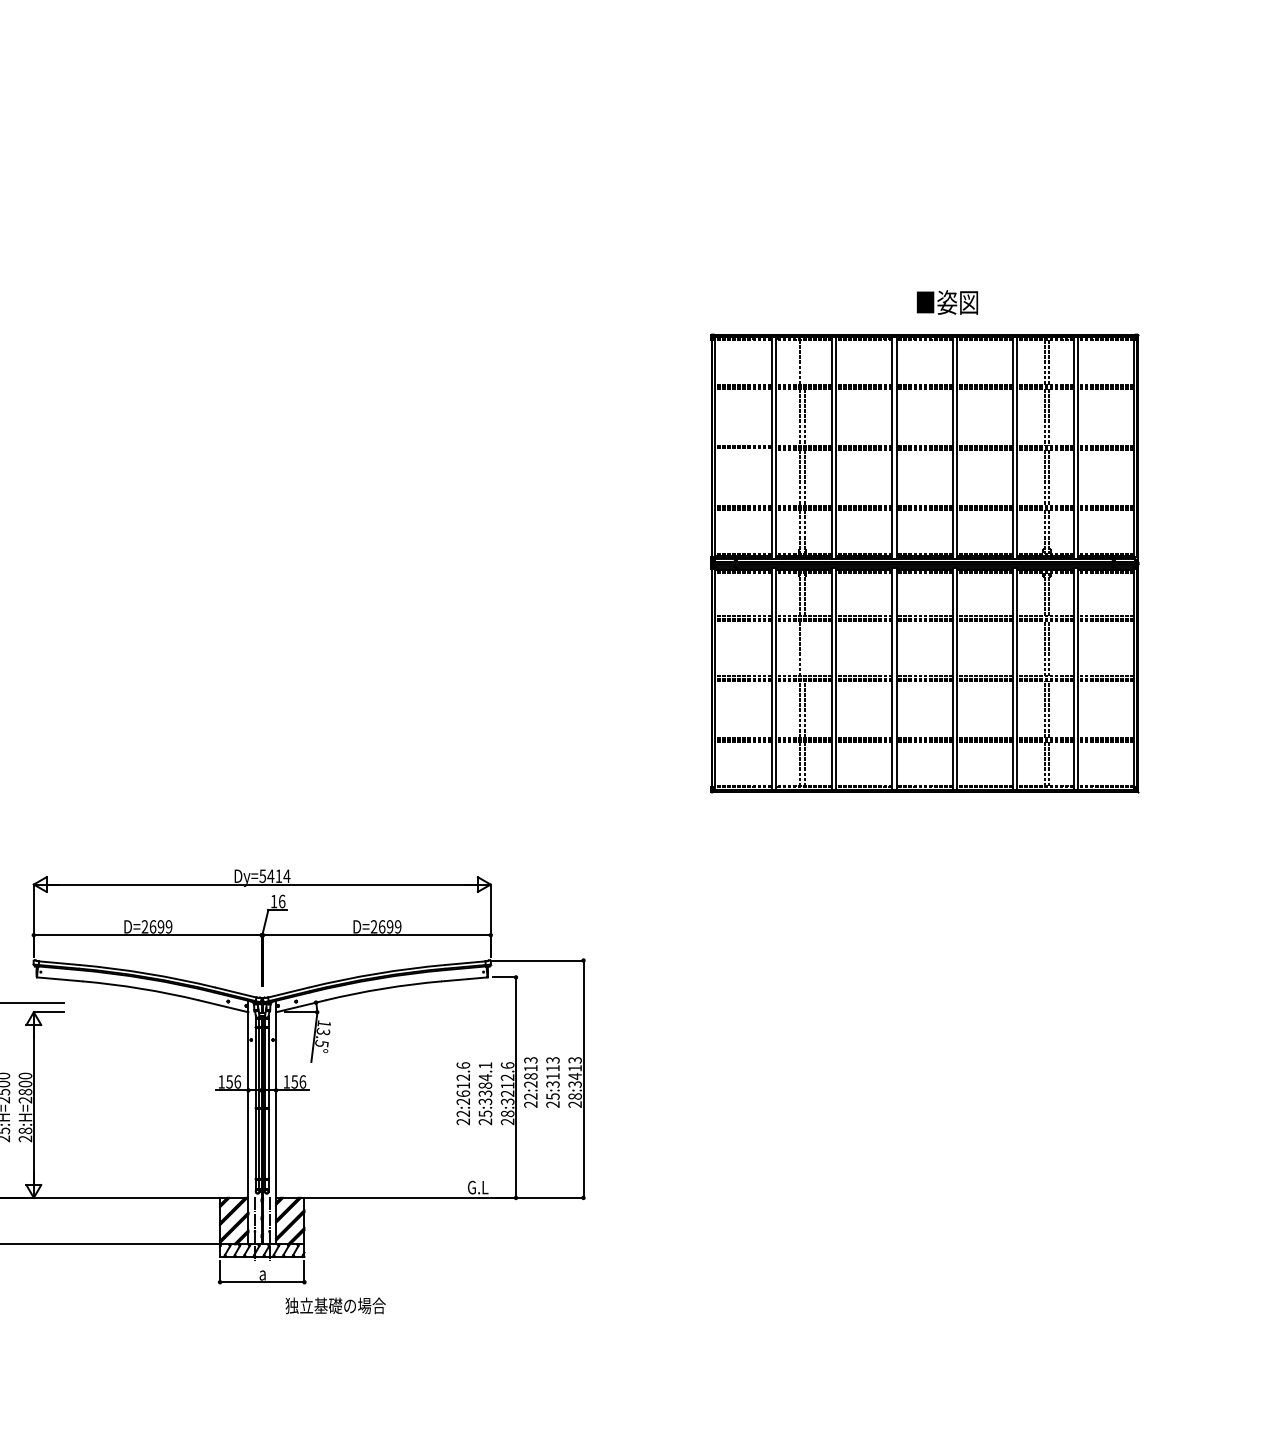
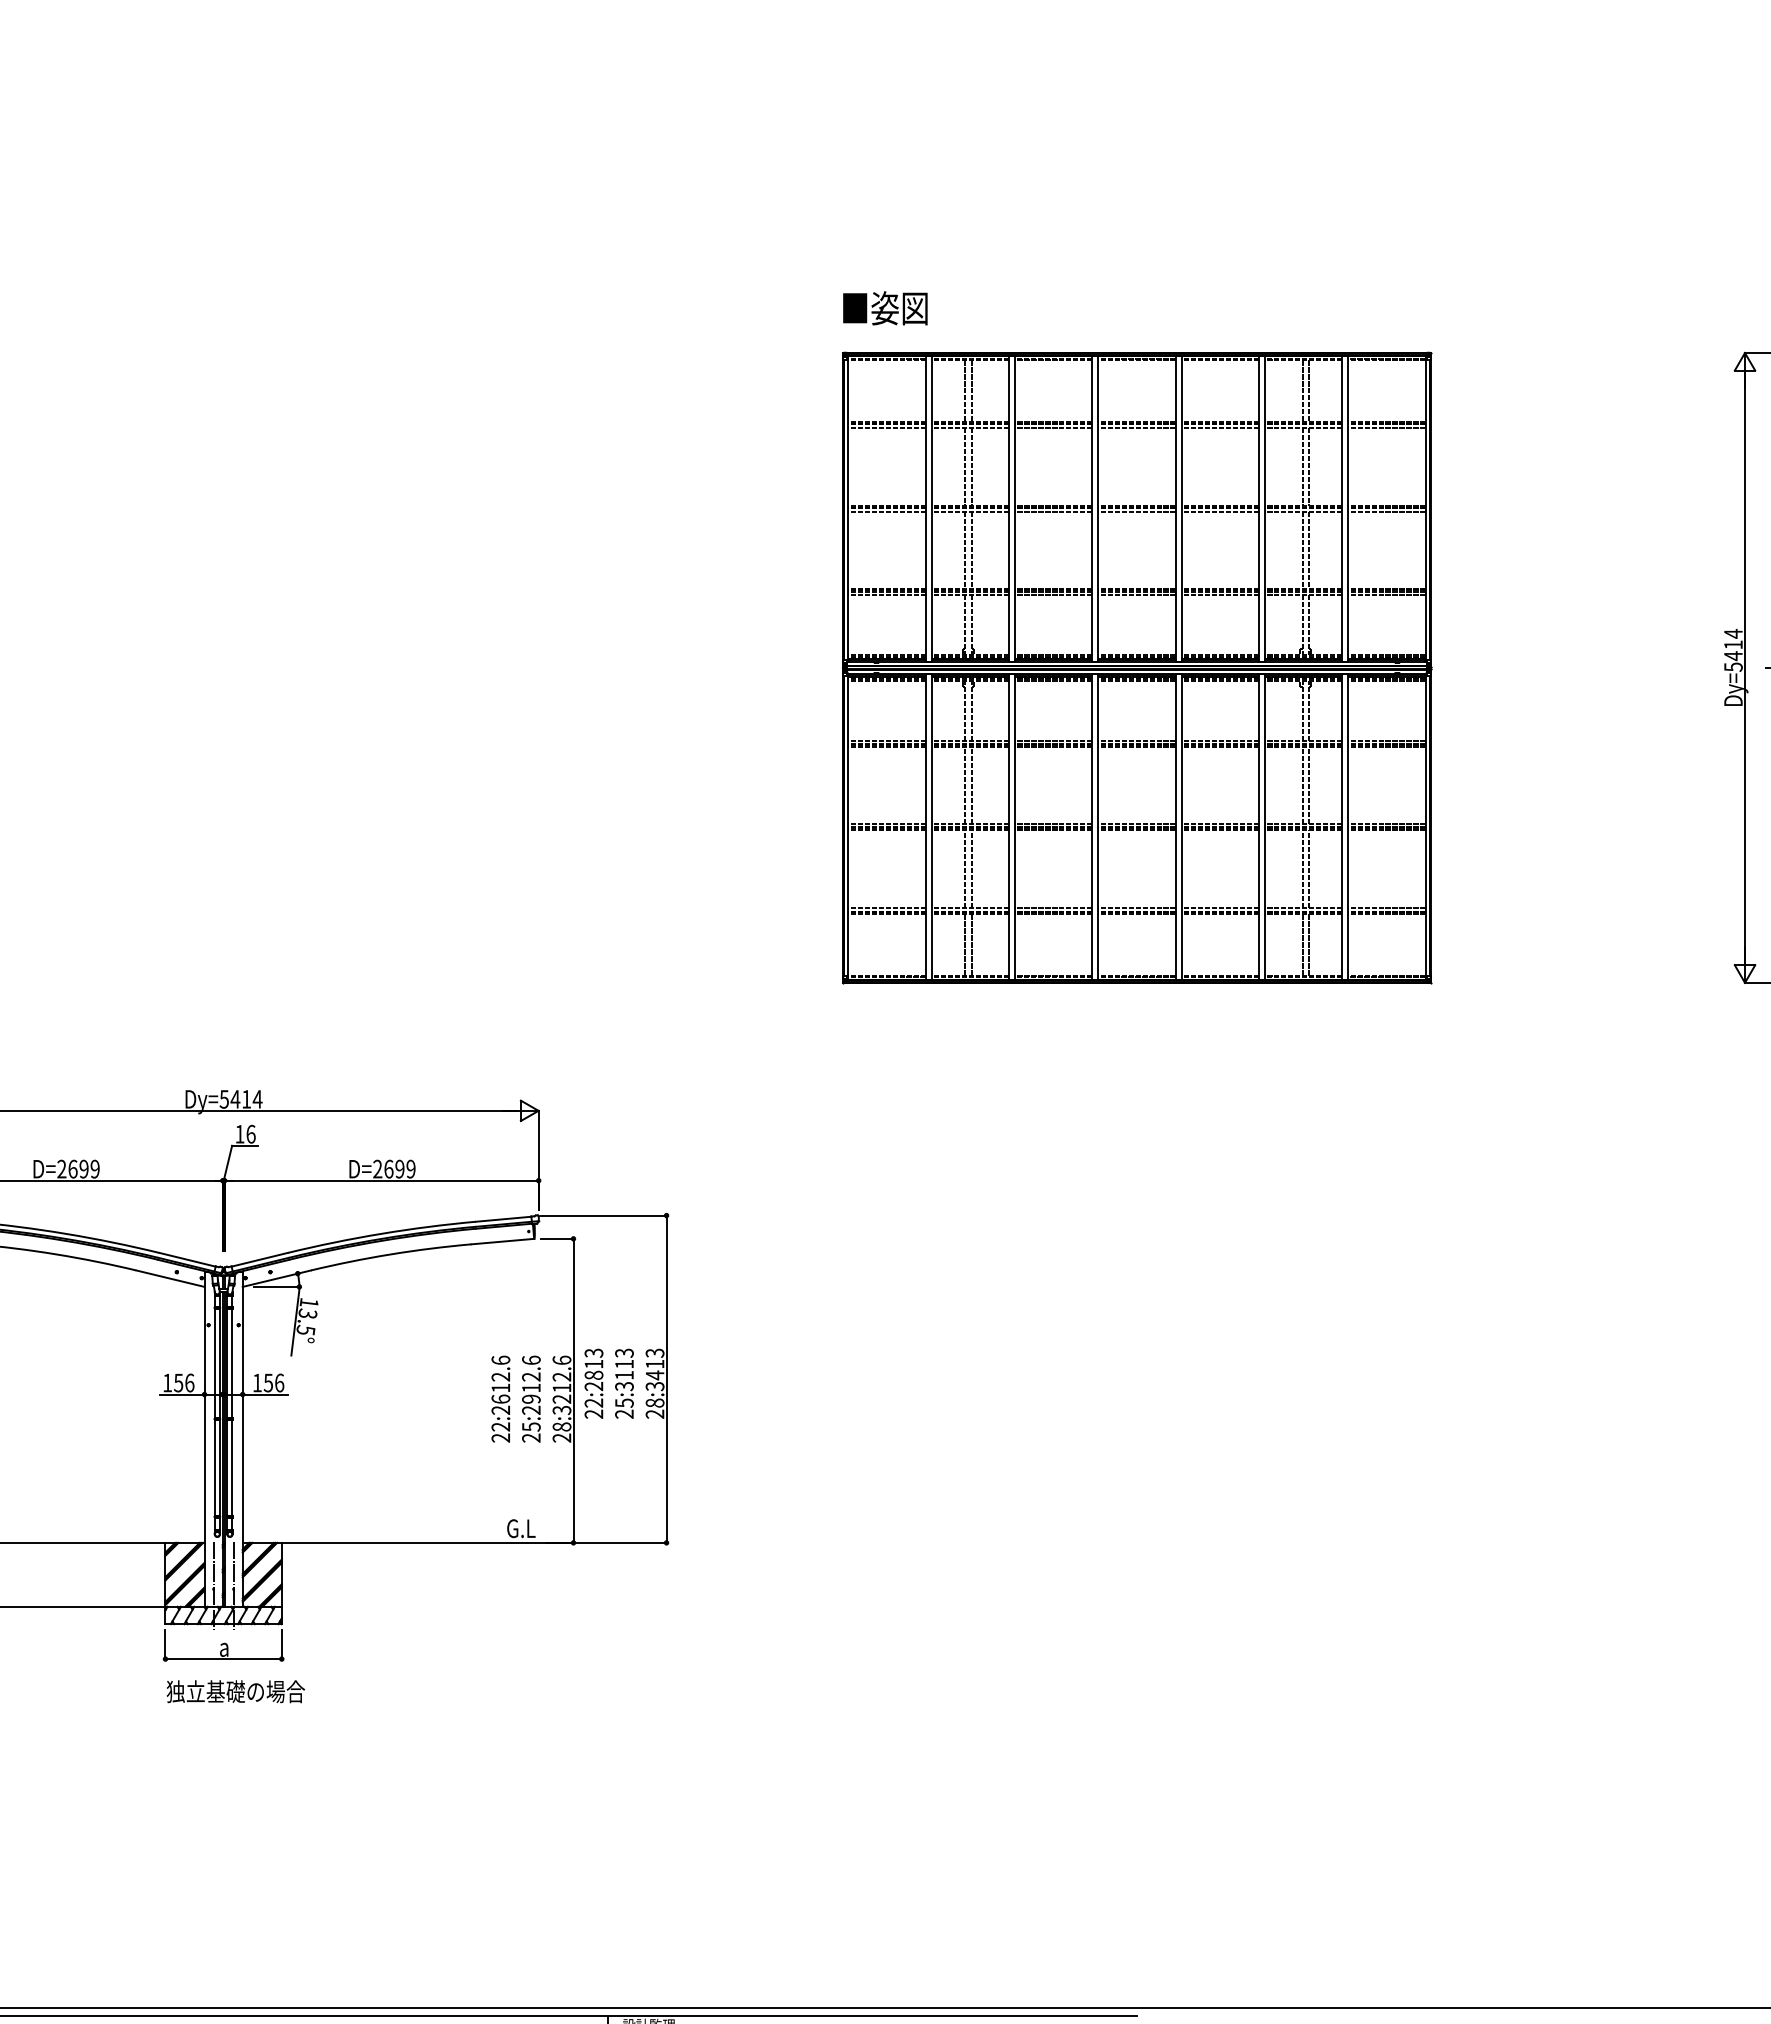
text: (947, 302) -> (885, 308), moved
line: (804, 362) -> (971, 391), added
line: (743, 449) -> (886, 511), added
line: (804, 647) -> (971, 784), added
text: (485, 1083) -> (531, 1385), 25:3384.1 -> 25:2912.6
text: (335, 1305) -> (235, 1691), moved

